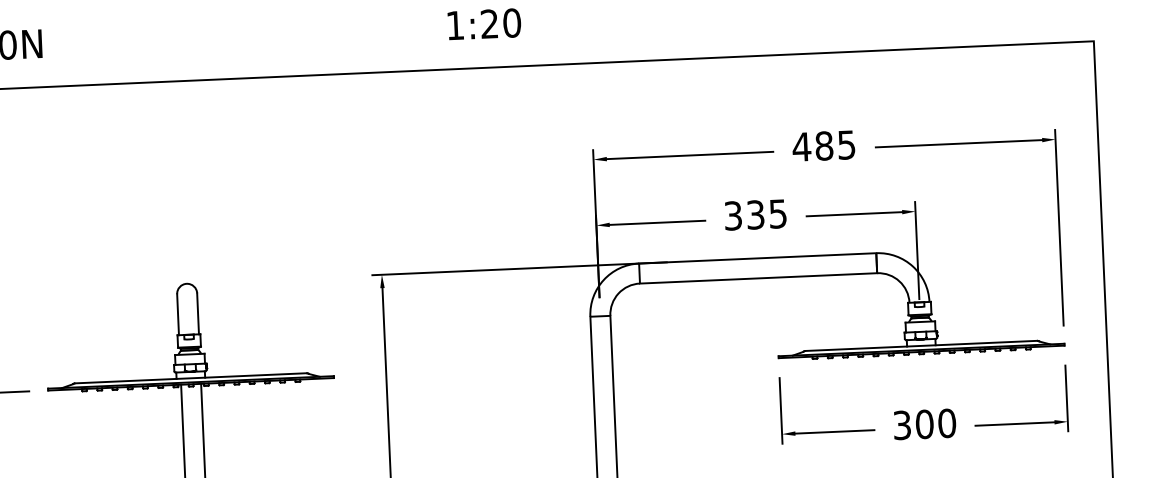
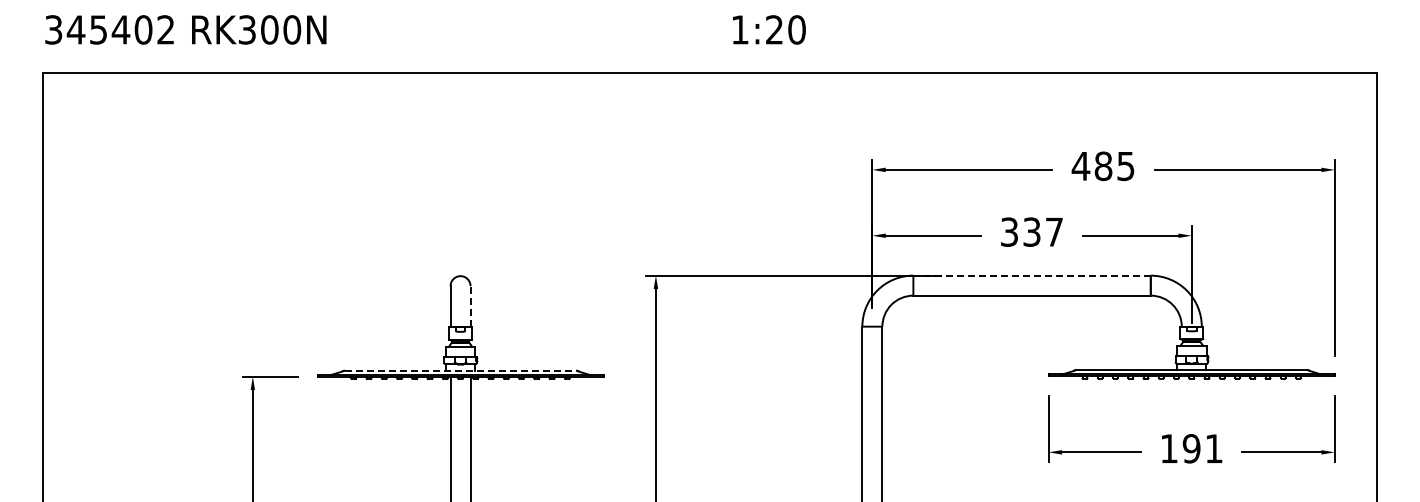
text: (778, 213) -> (1054, 231), 335 -> 337
line: (758, 258) -> (1032, 275), solid -> dashed
line: (197, 313) -> (470, 306), solid -> dashed
line: (190, 378) -> (460, 370), solid -> dashed
text: (924, 424) -> (1191, 448), 300 -> 191

